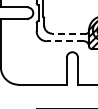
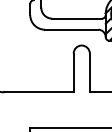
line: (68, 33) -> (76, 18), dashed -> solid
line: (65, 41) -> (71, 30), dashed -> solid

